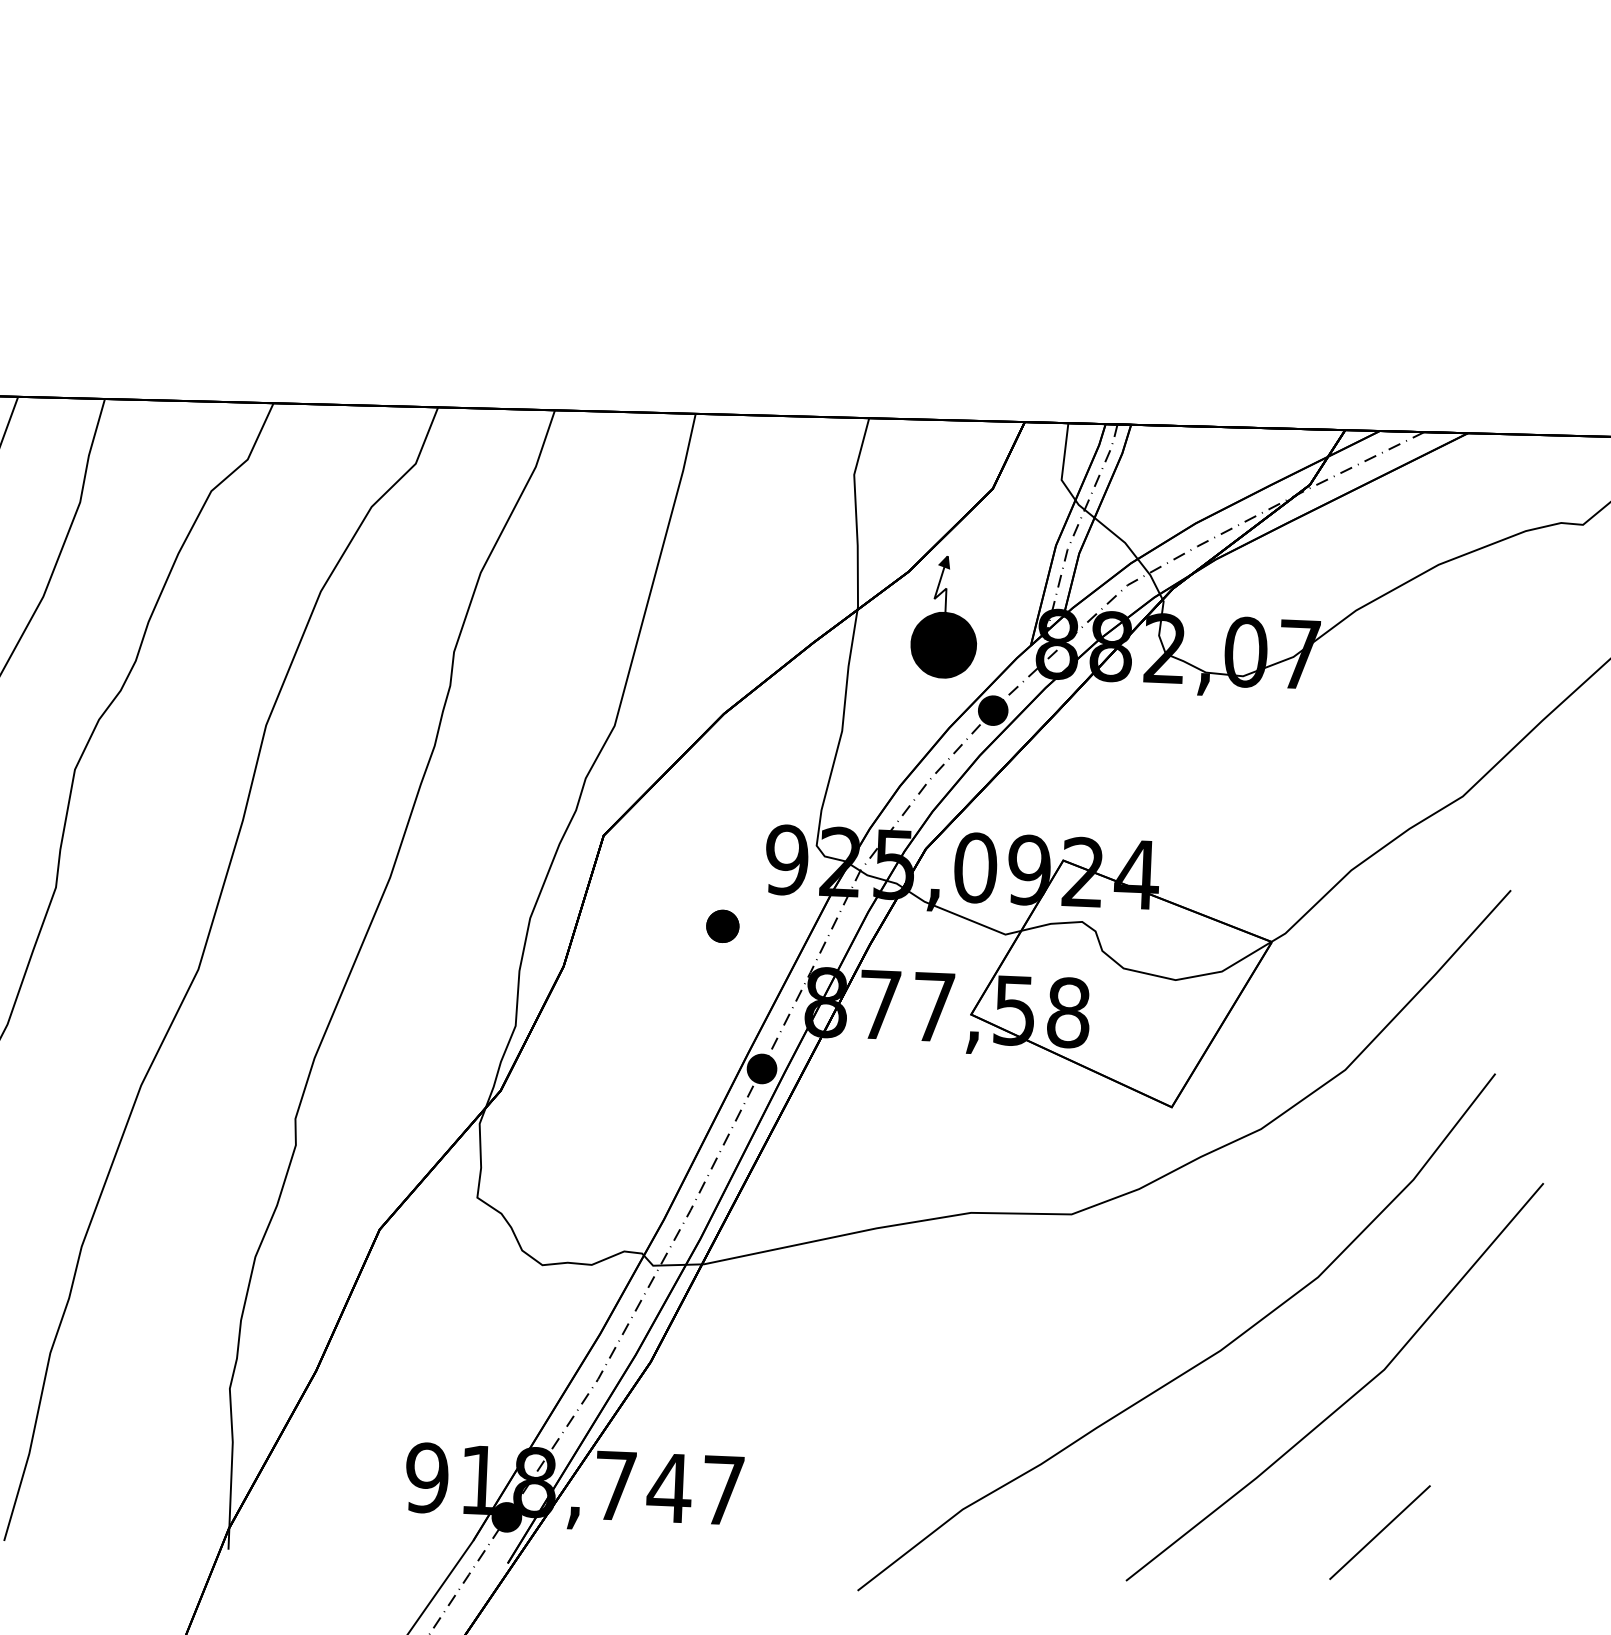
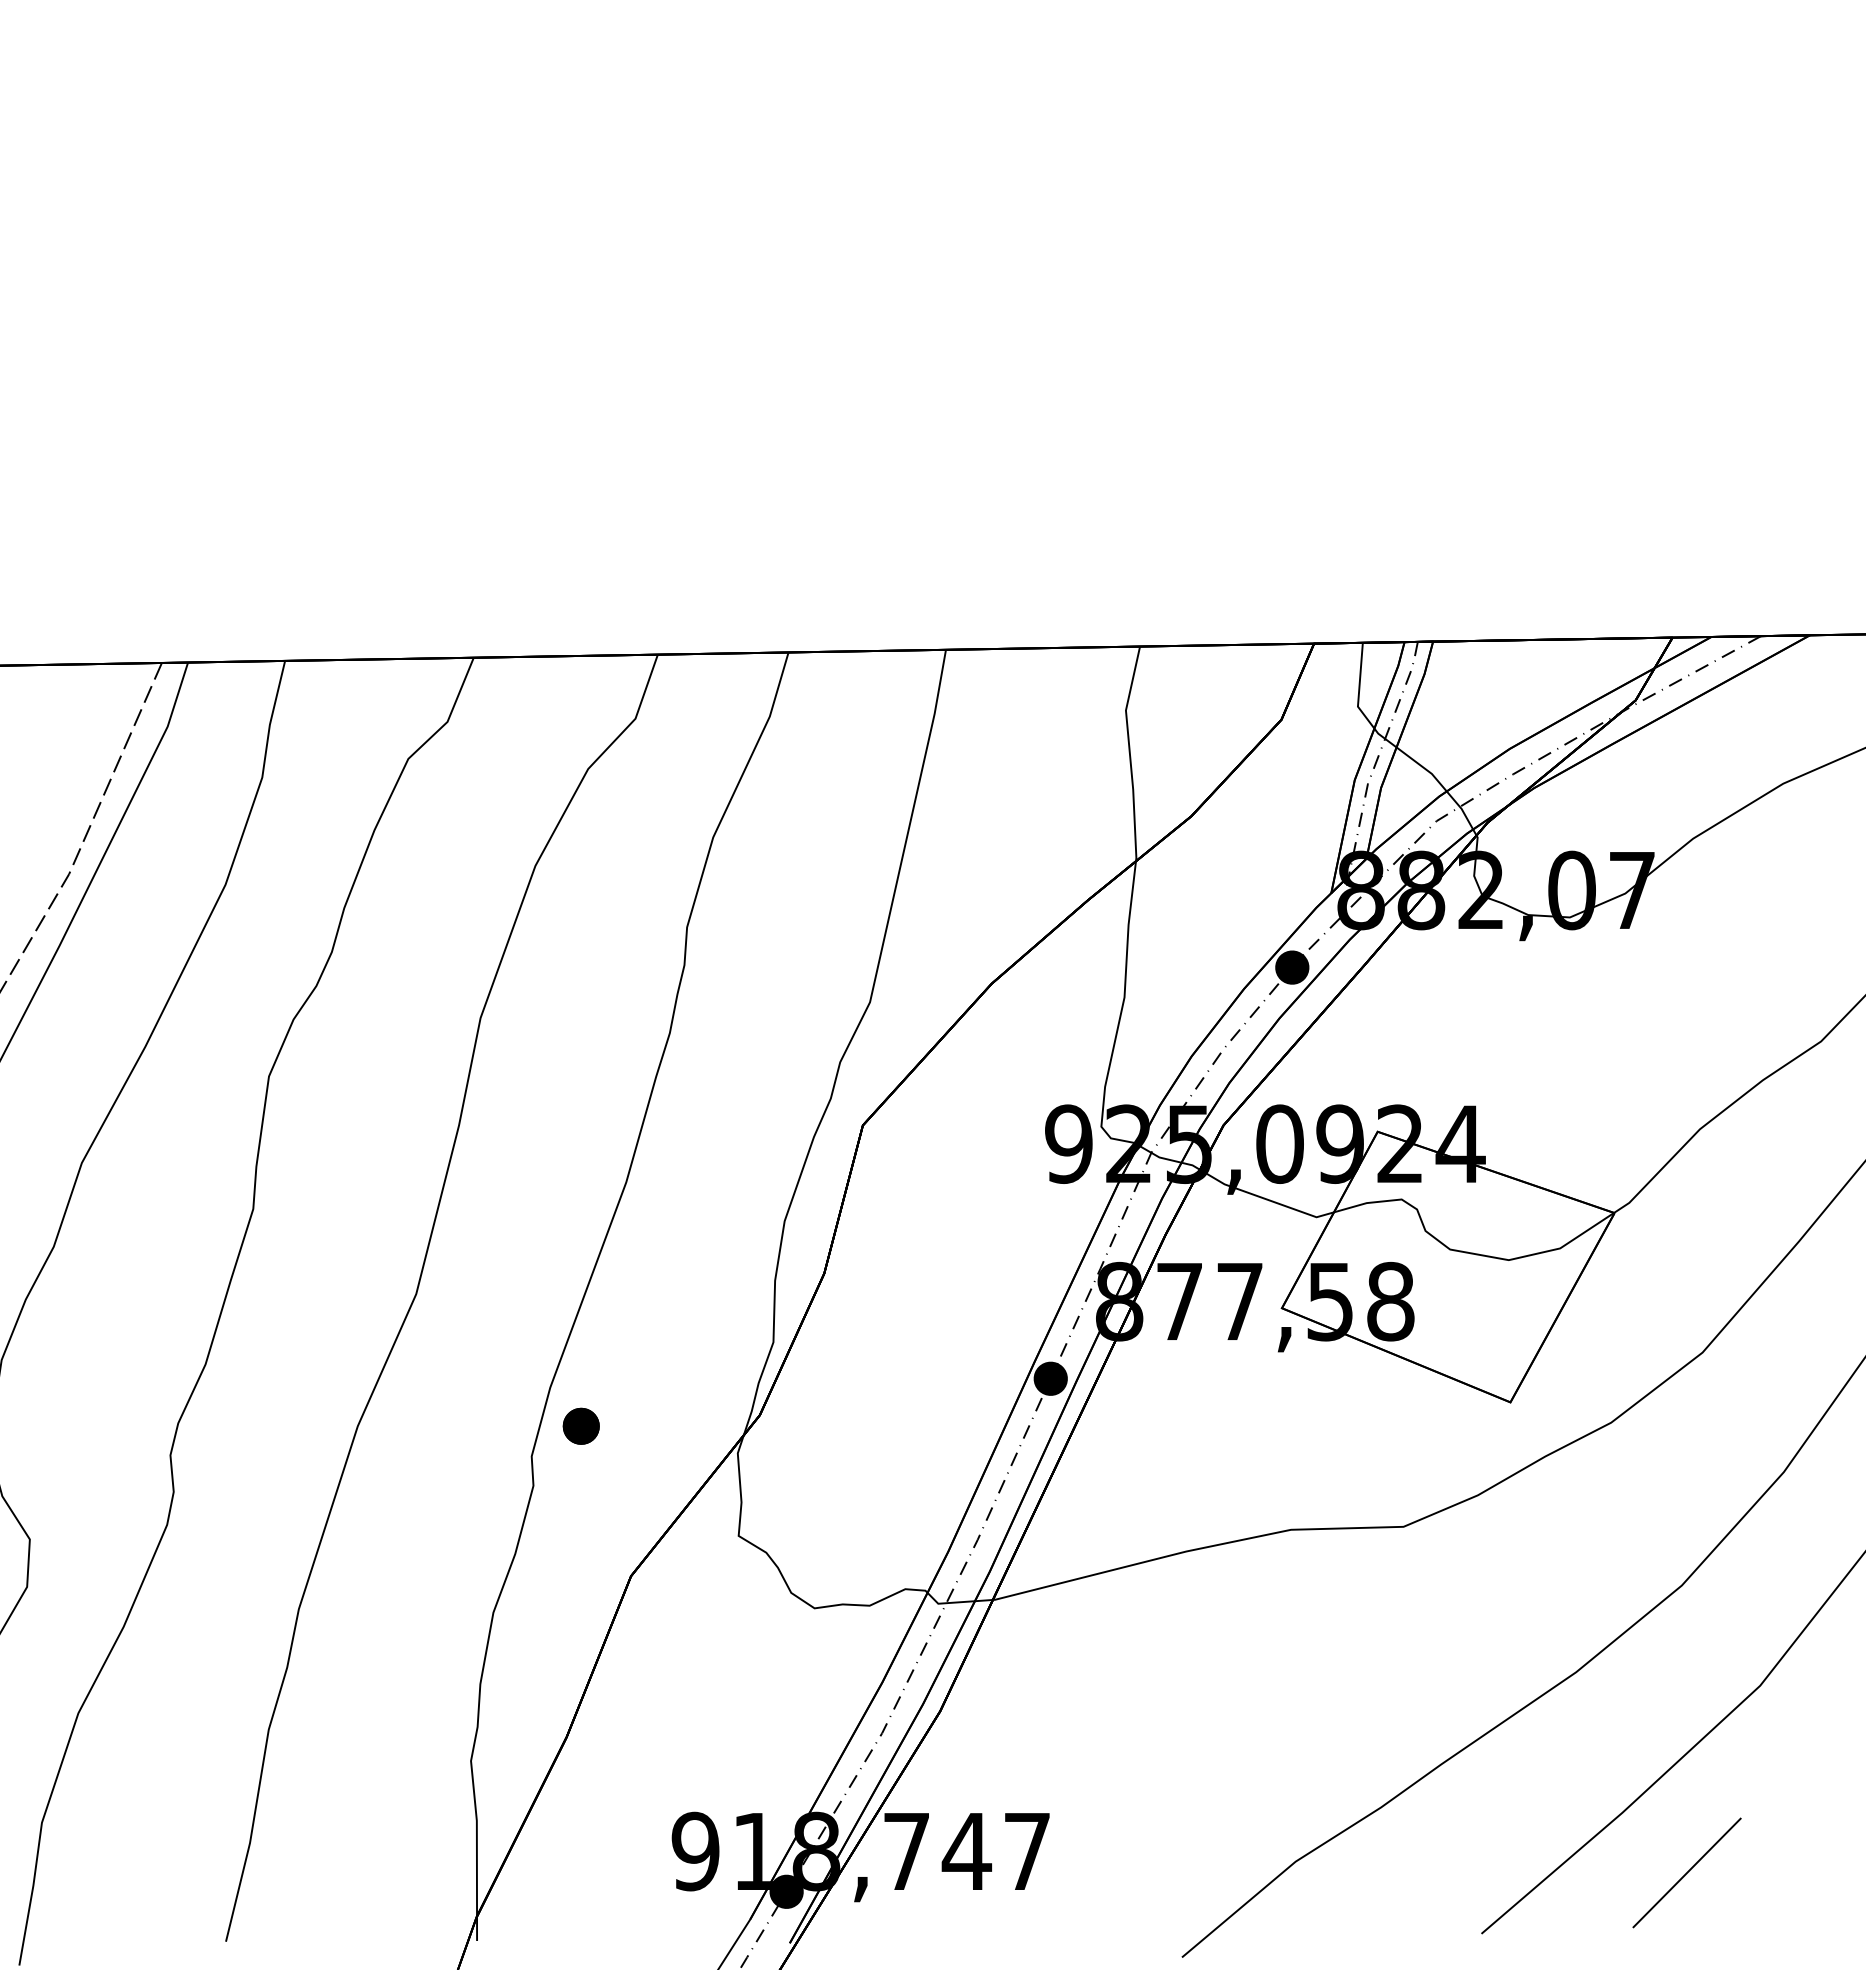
part: (944, 616) -> (1233, 864), removed
part: (722, 925) -> (580, 1425), moved
line: (1379, 1532) -> (1686, 1872), moved

